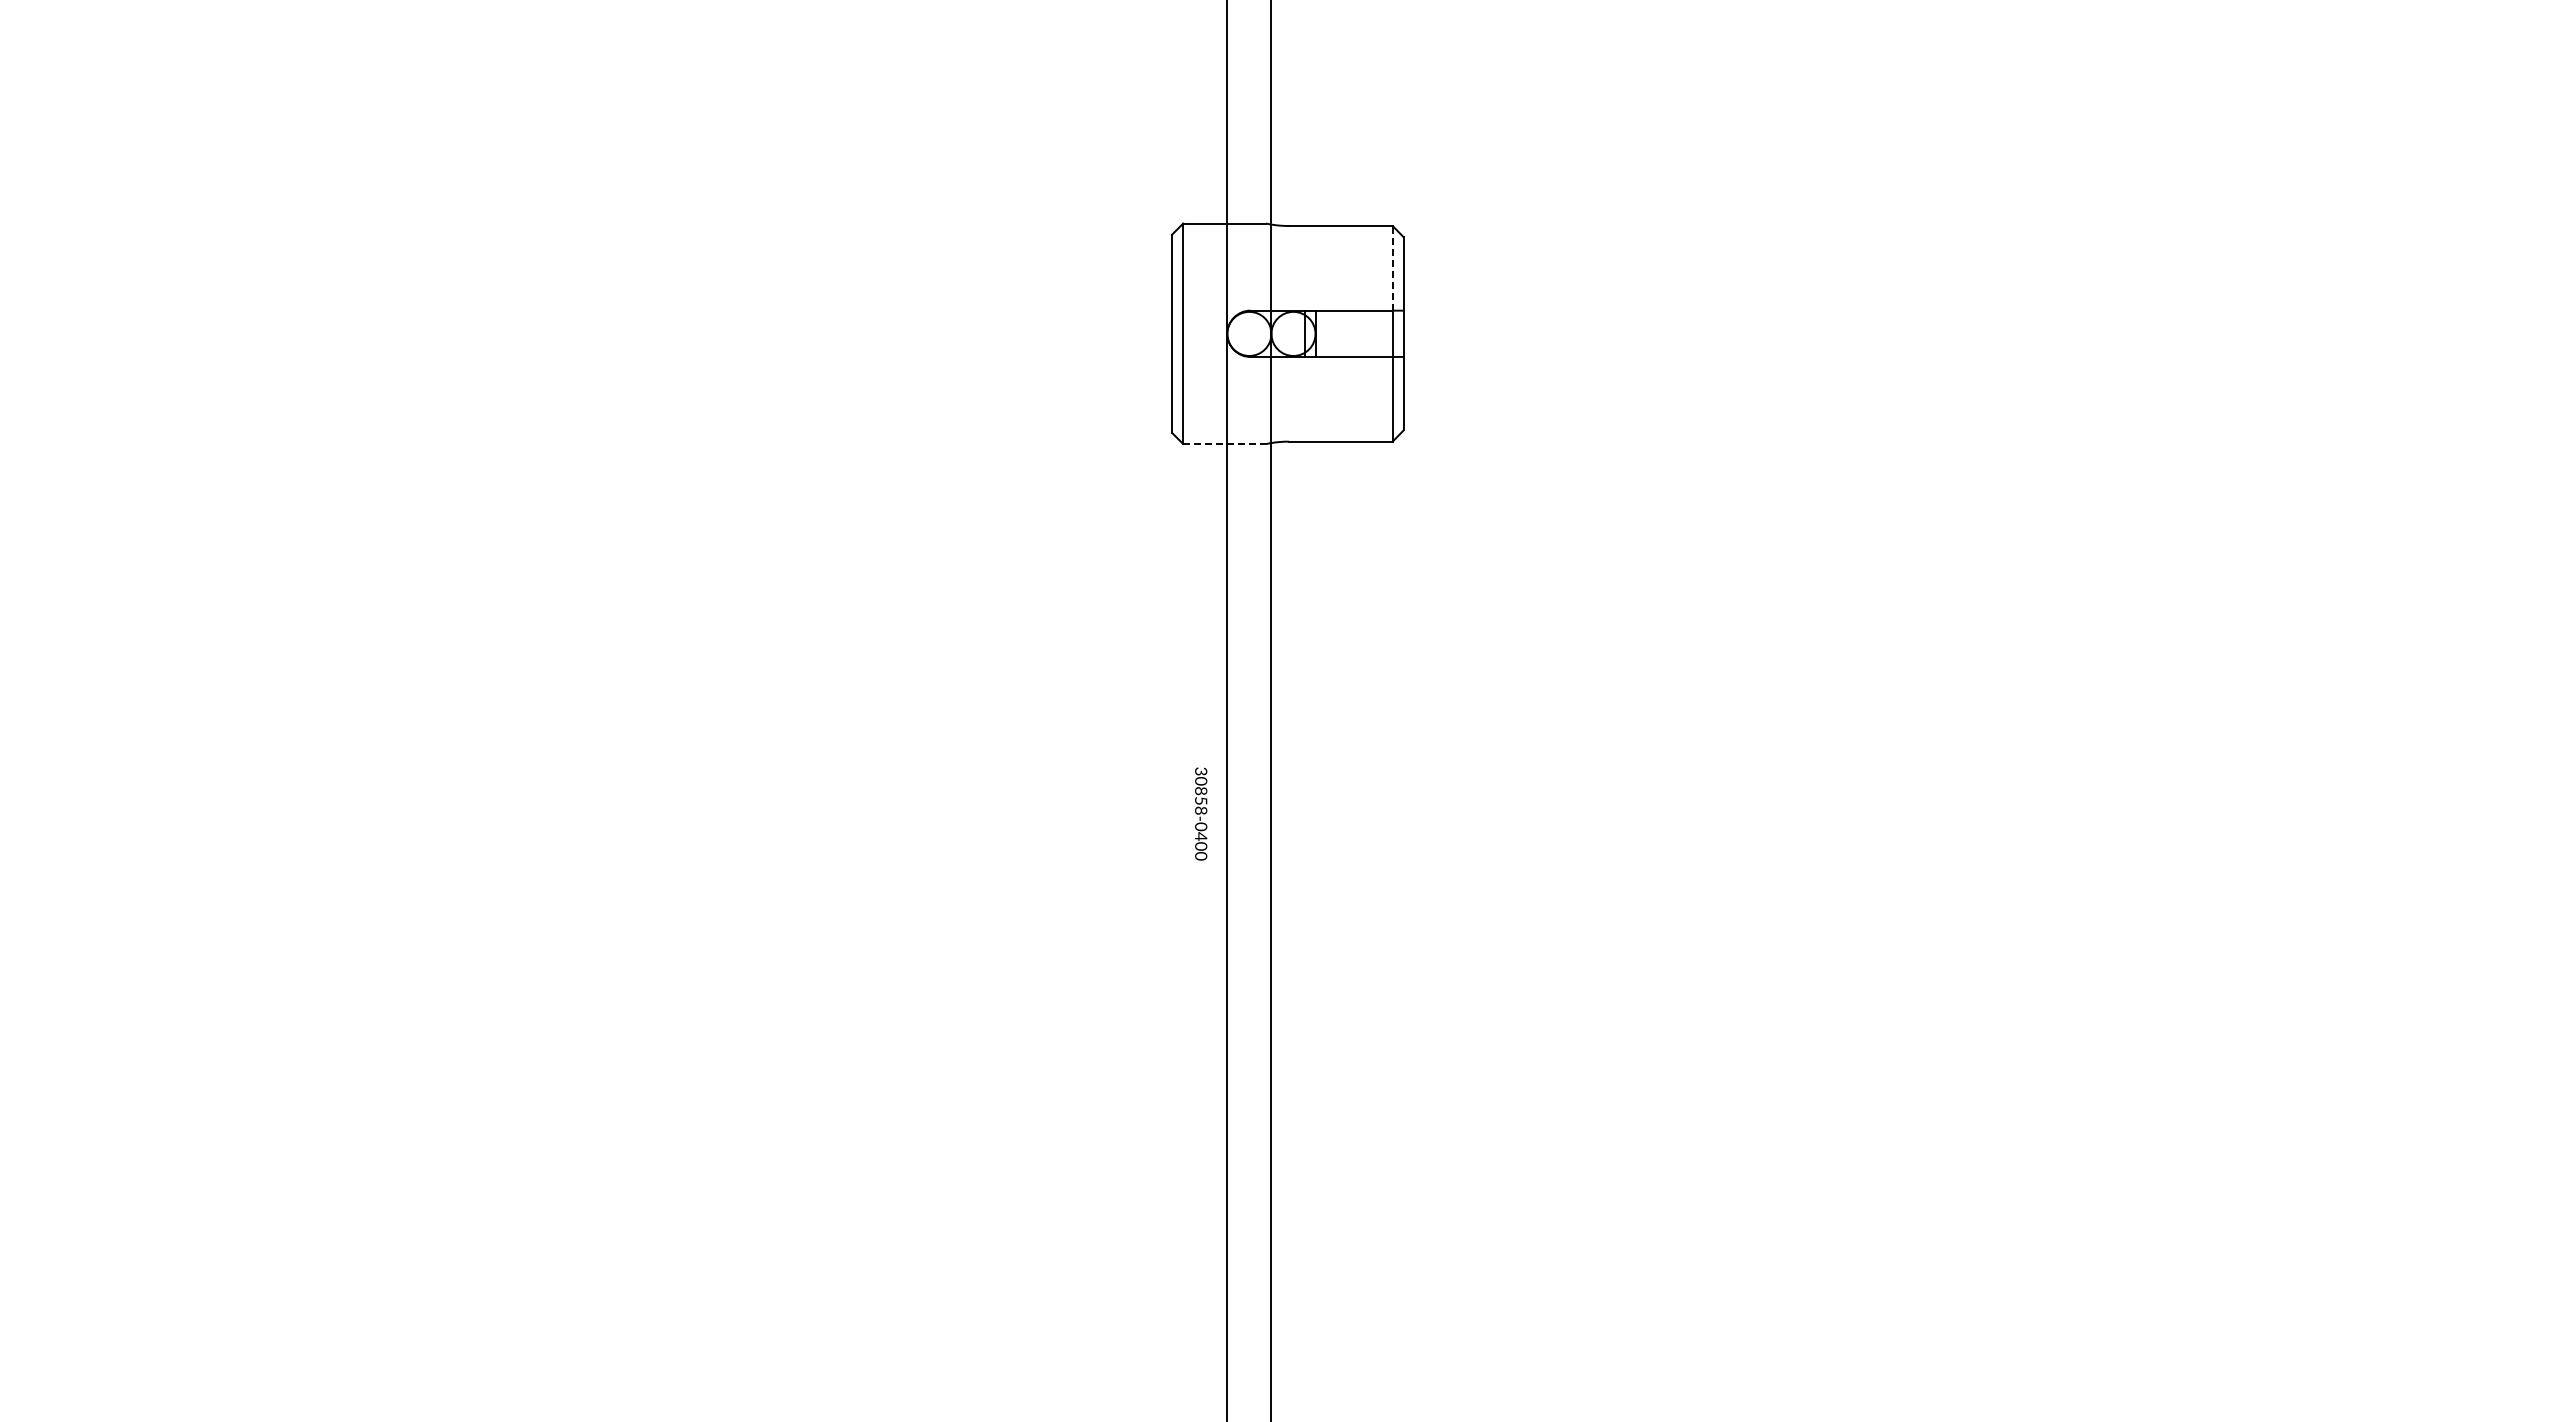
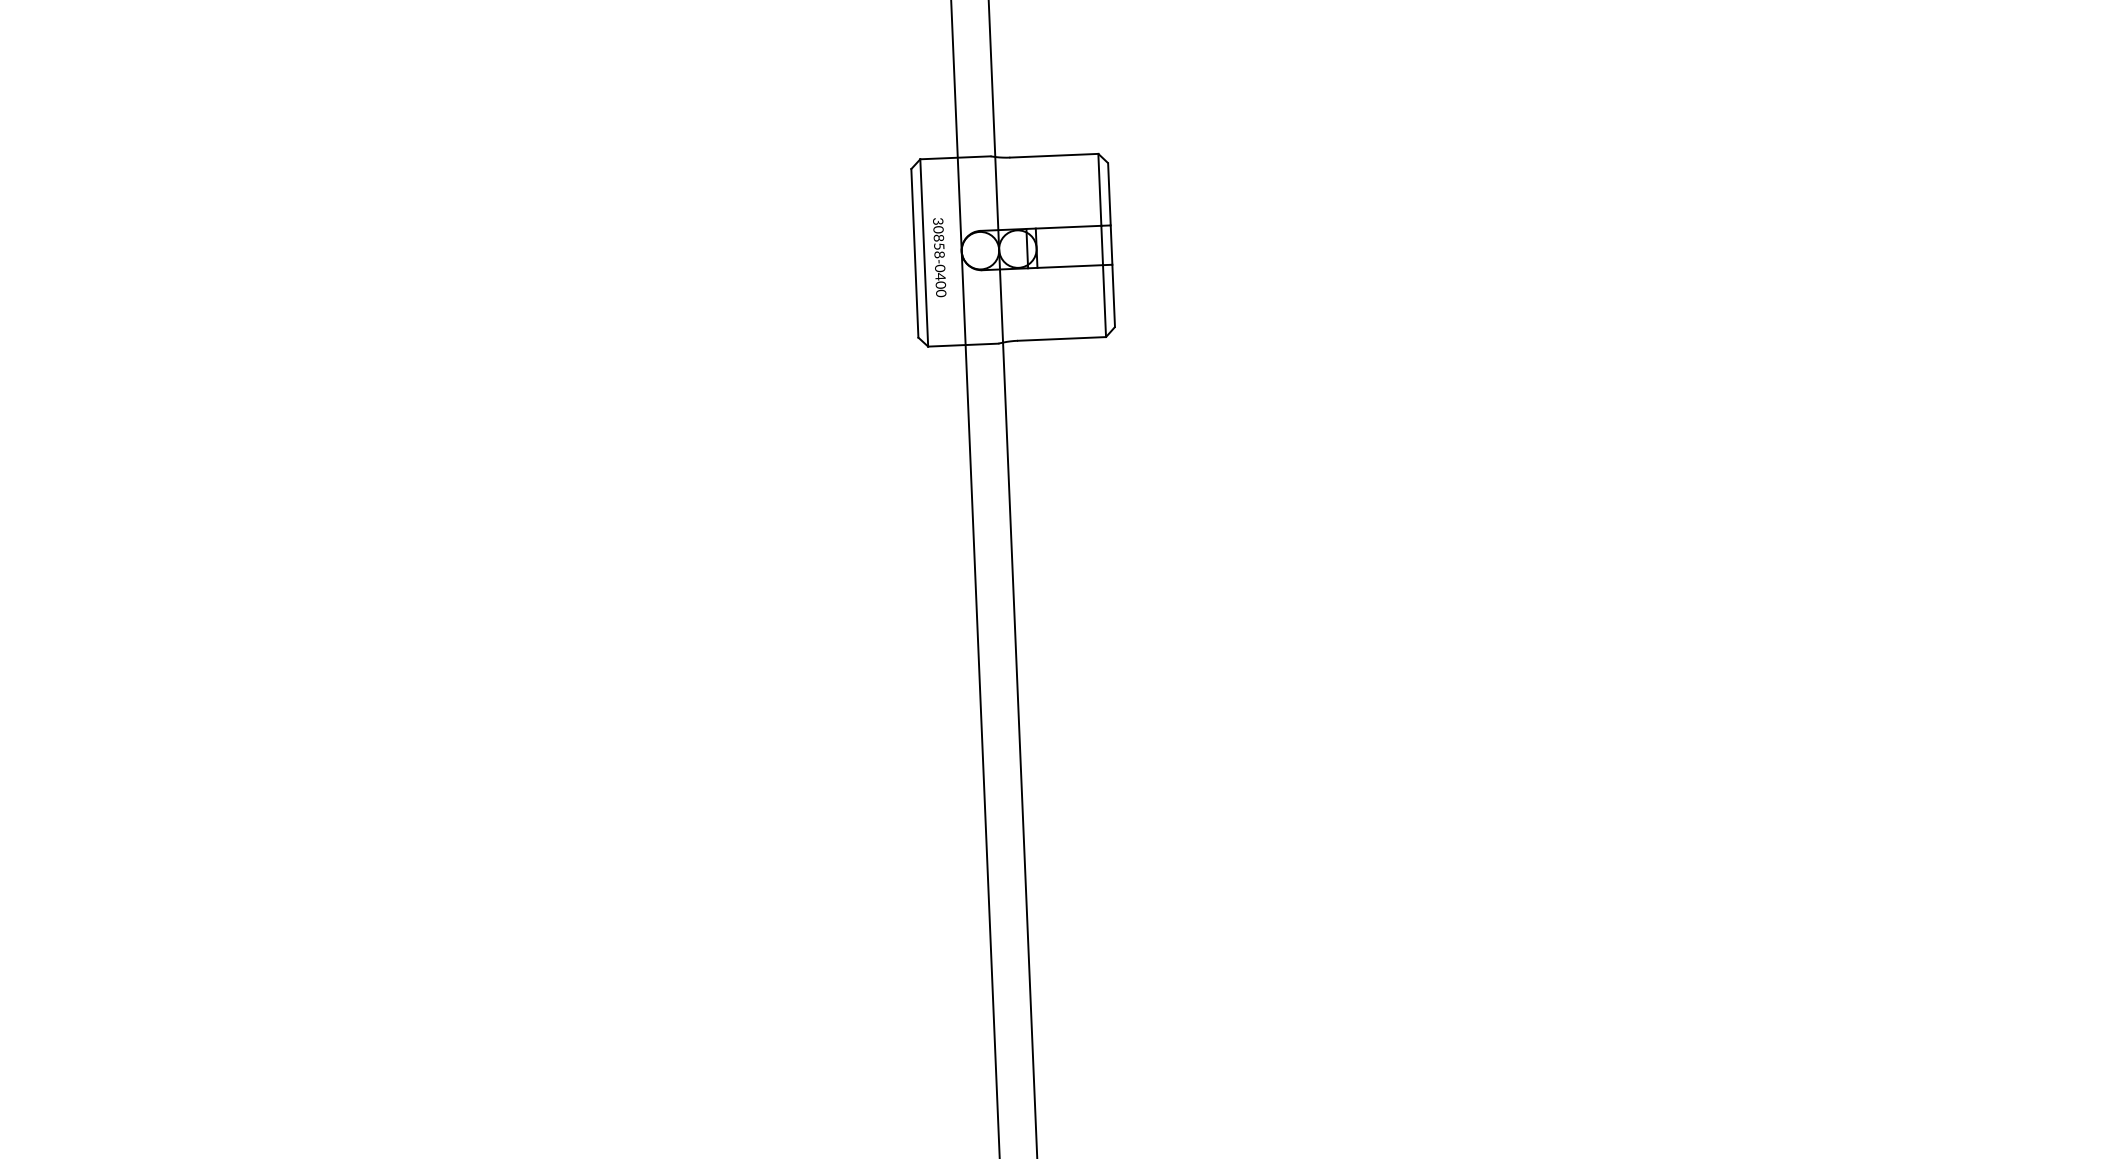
line: (1392, 267) -> (1099, 189), dashed -> solid
line: (1225, 444) -> (964, 345), dashed -> solid
text: (1201, 813) -> (939, 257), moved

